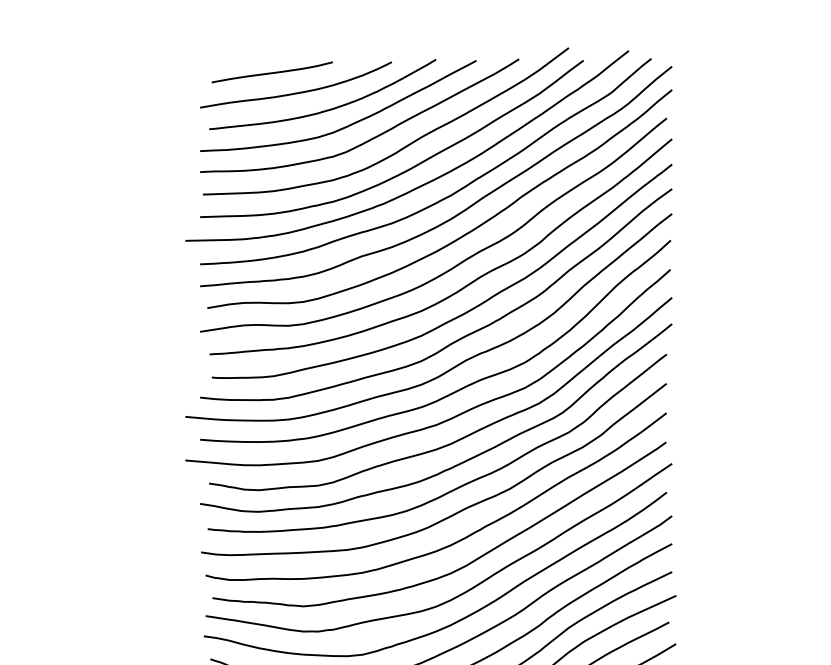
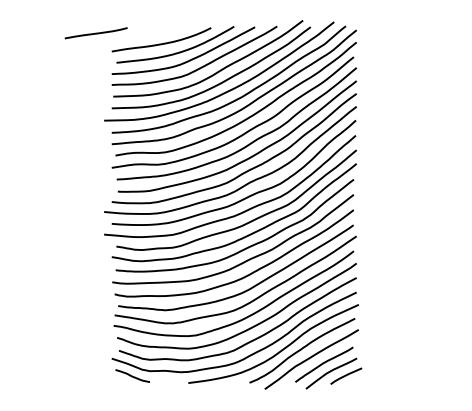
line: (270, 72) -> (95, 33), moved

